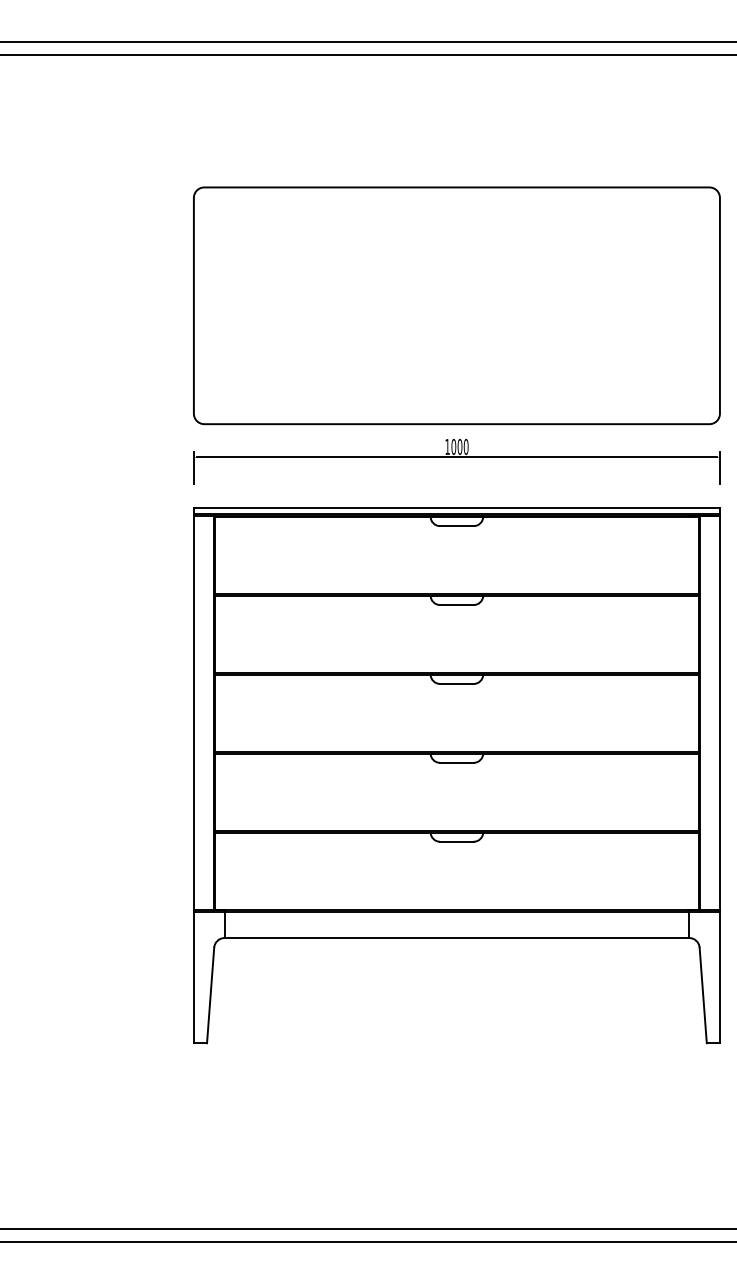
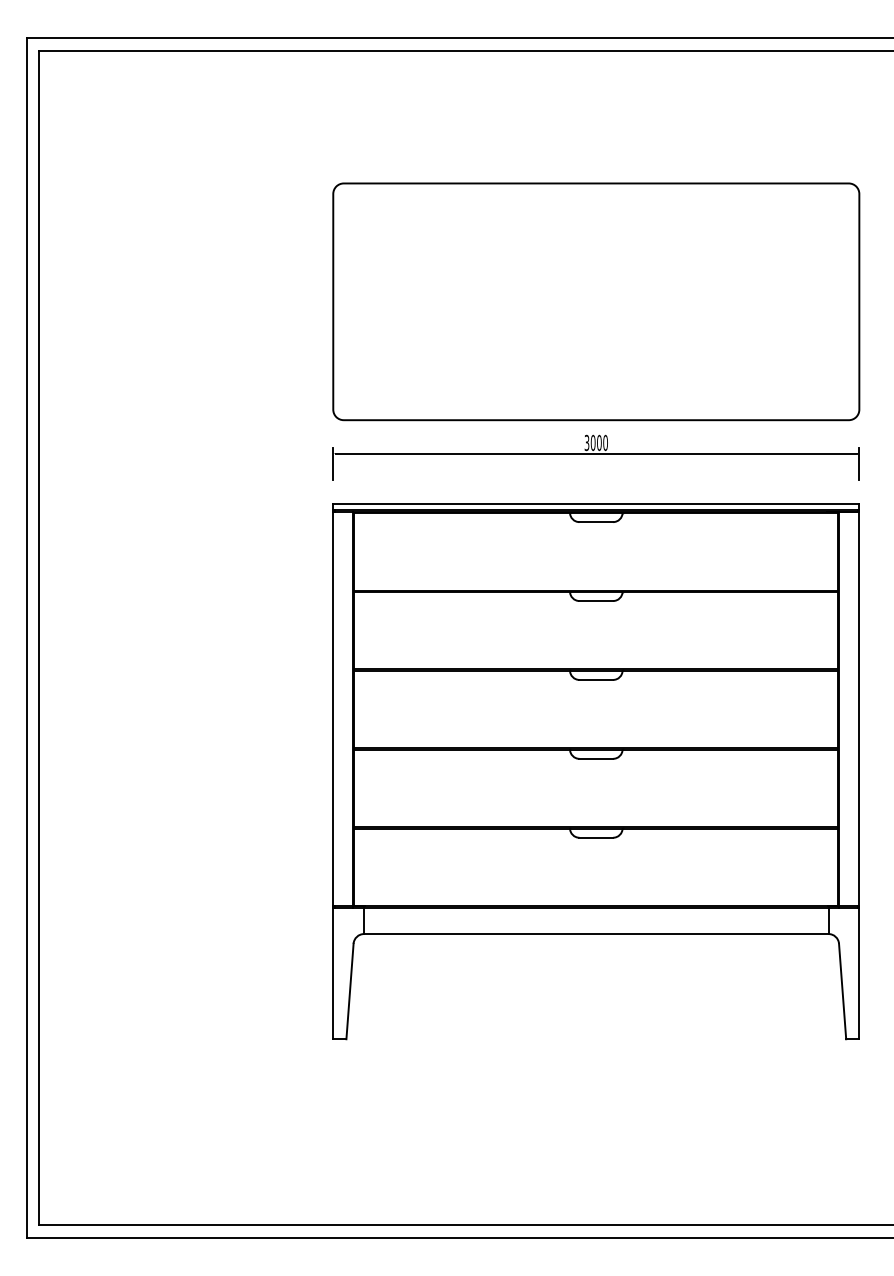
text: (447, 446) -> (586, 442), 1000 -> 3000

